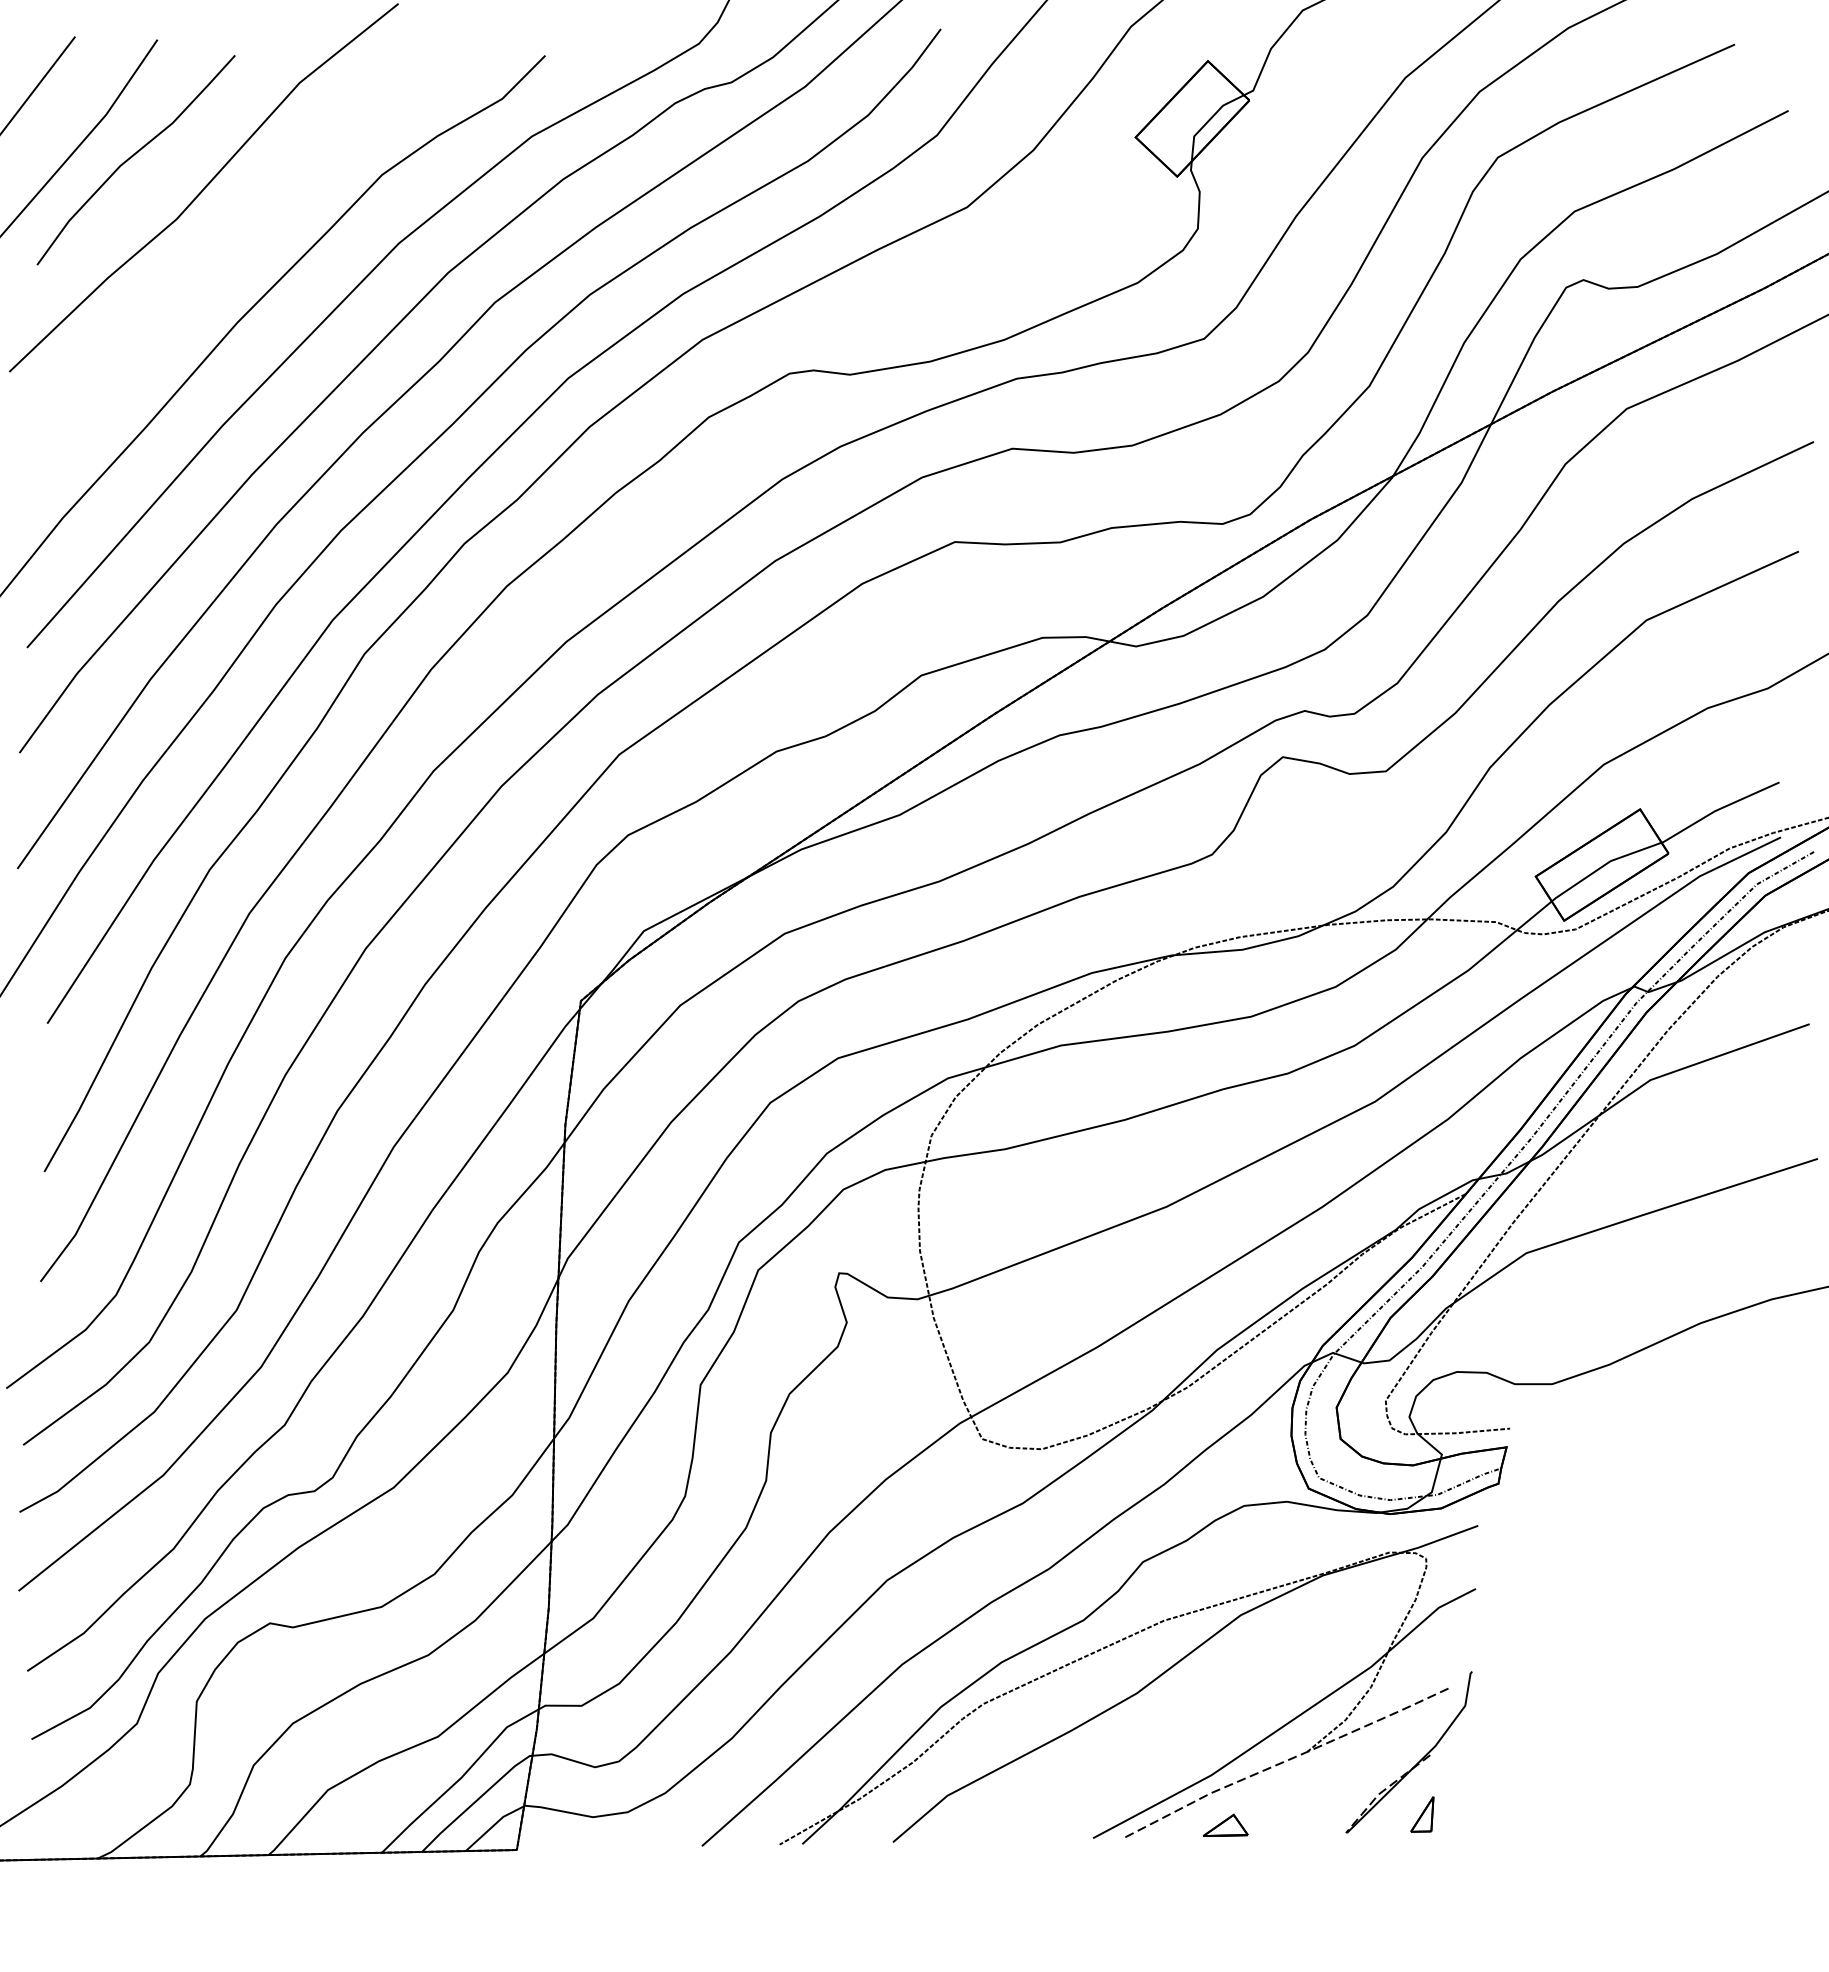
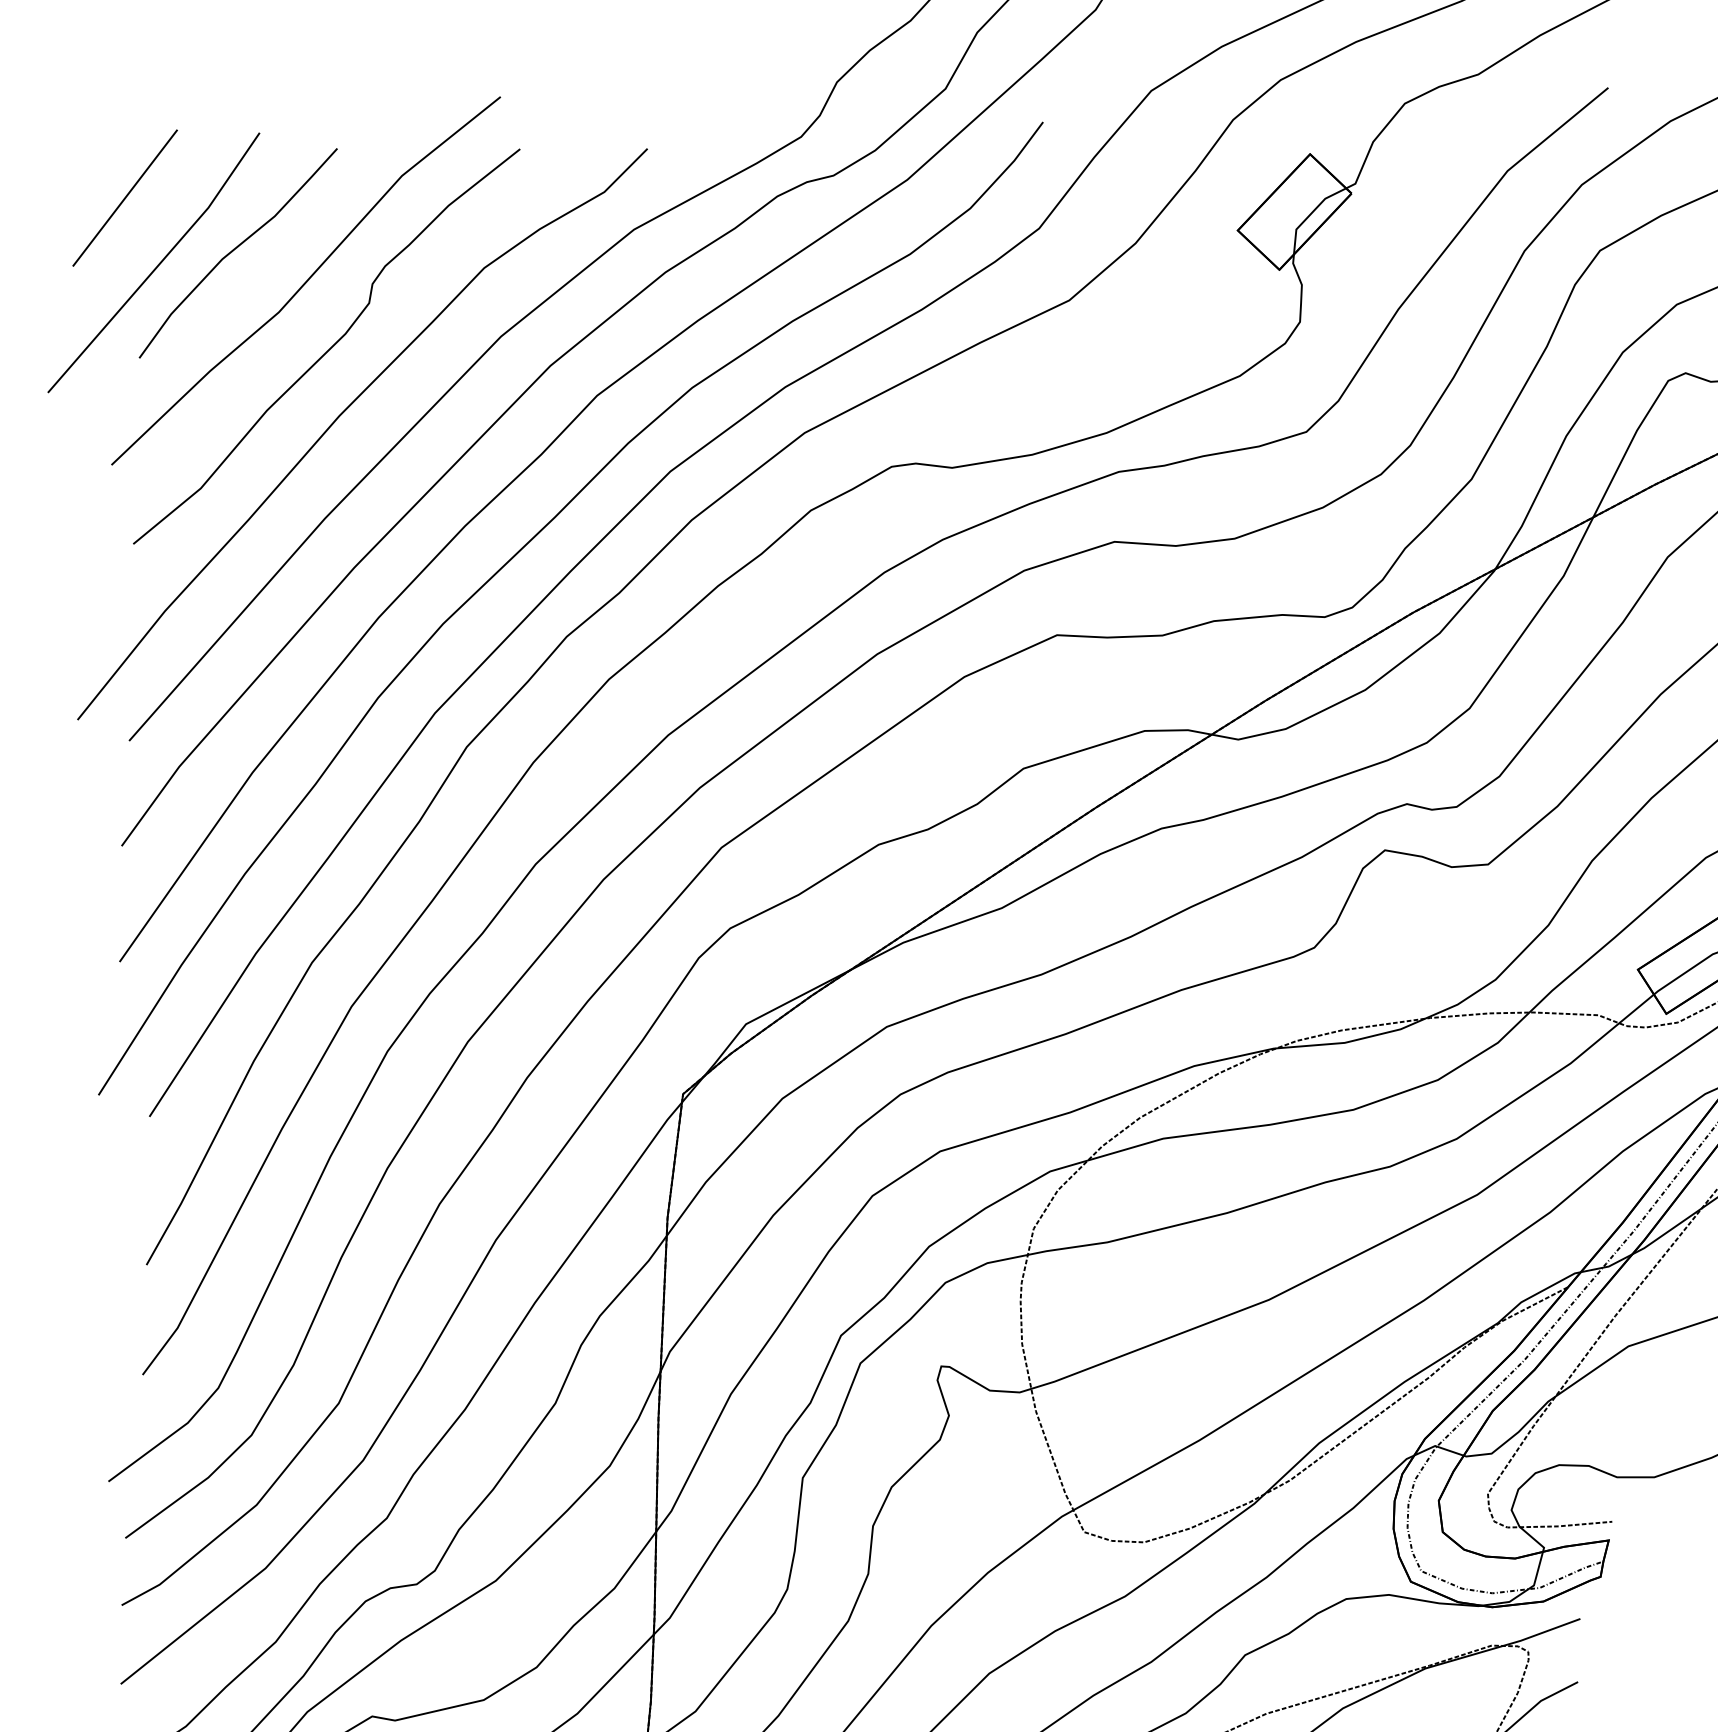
curve: (226, 255) -> (328, 348), added

